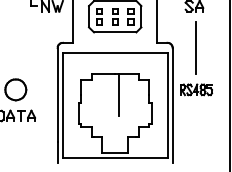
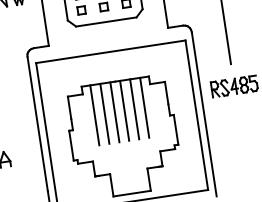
line: (97, 95) -> (94, 115), added
line: (104, 95) -> (104, 114), added
line: (111, 95) -> (114, 112), added
line: (125, 95) -> (134, 109), added
line: (132, 95) -> (144, 108), added

